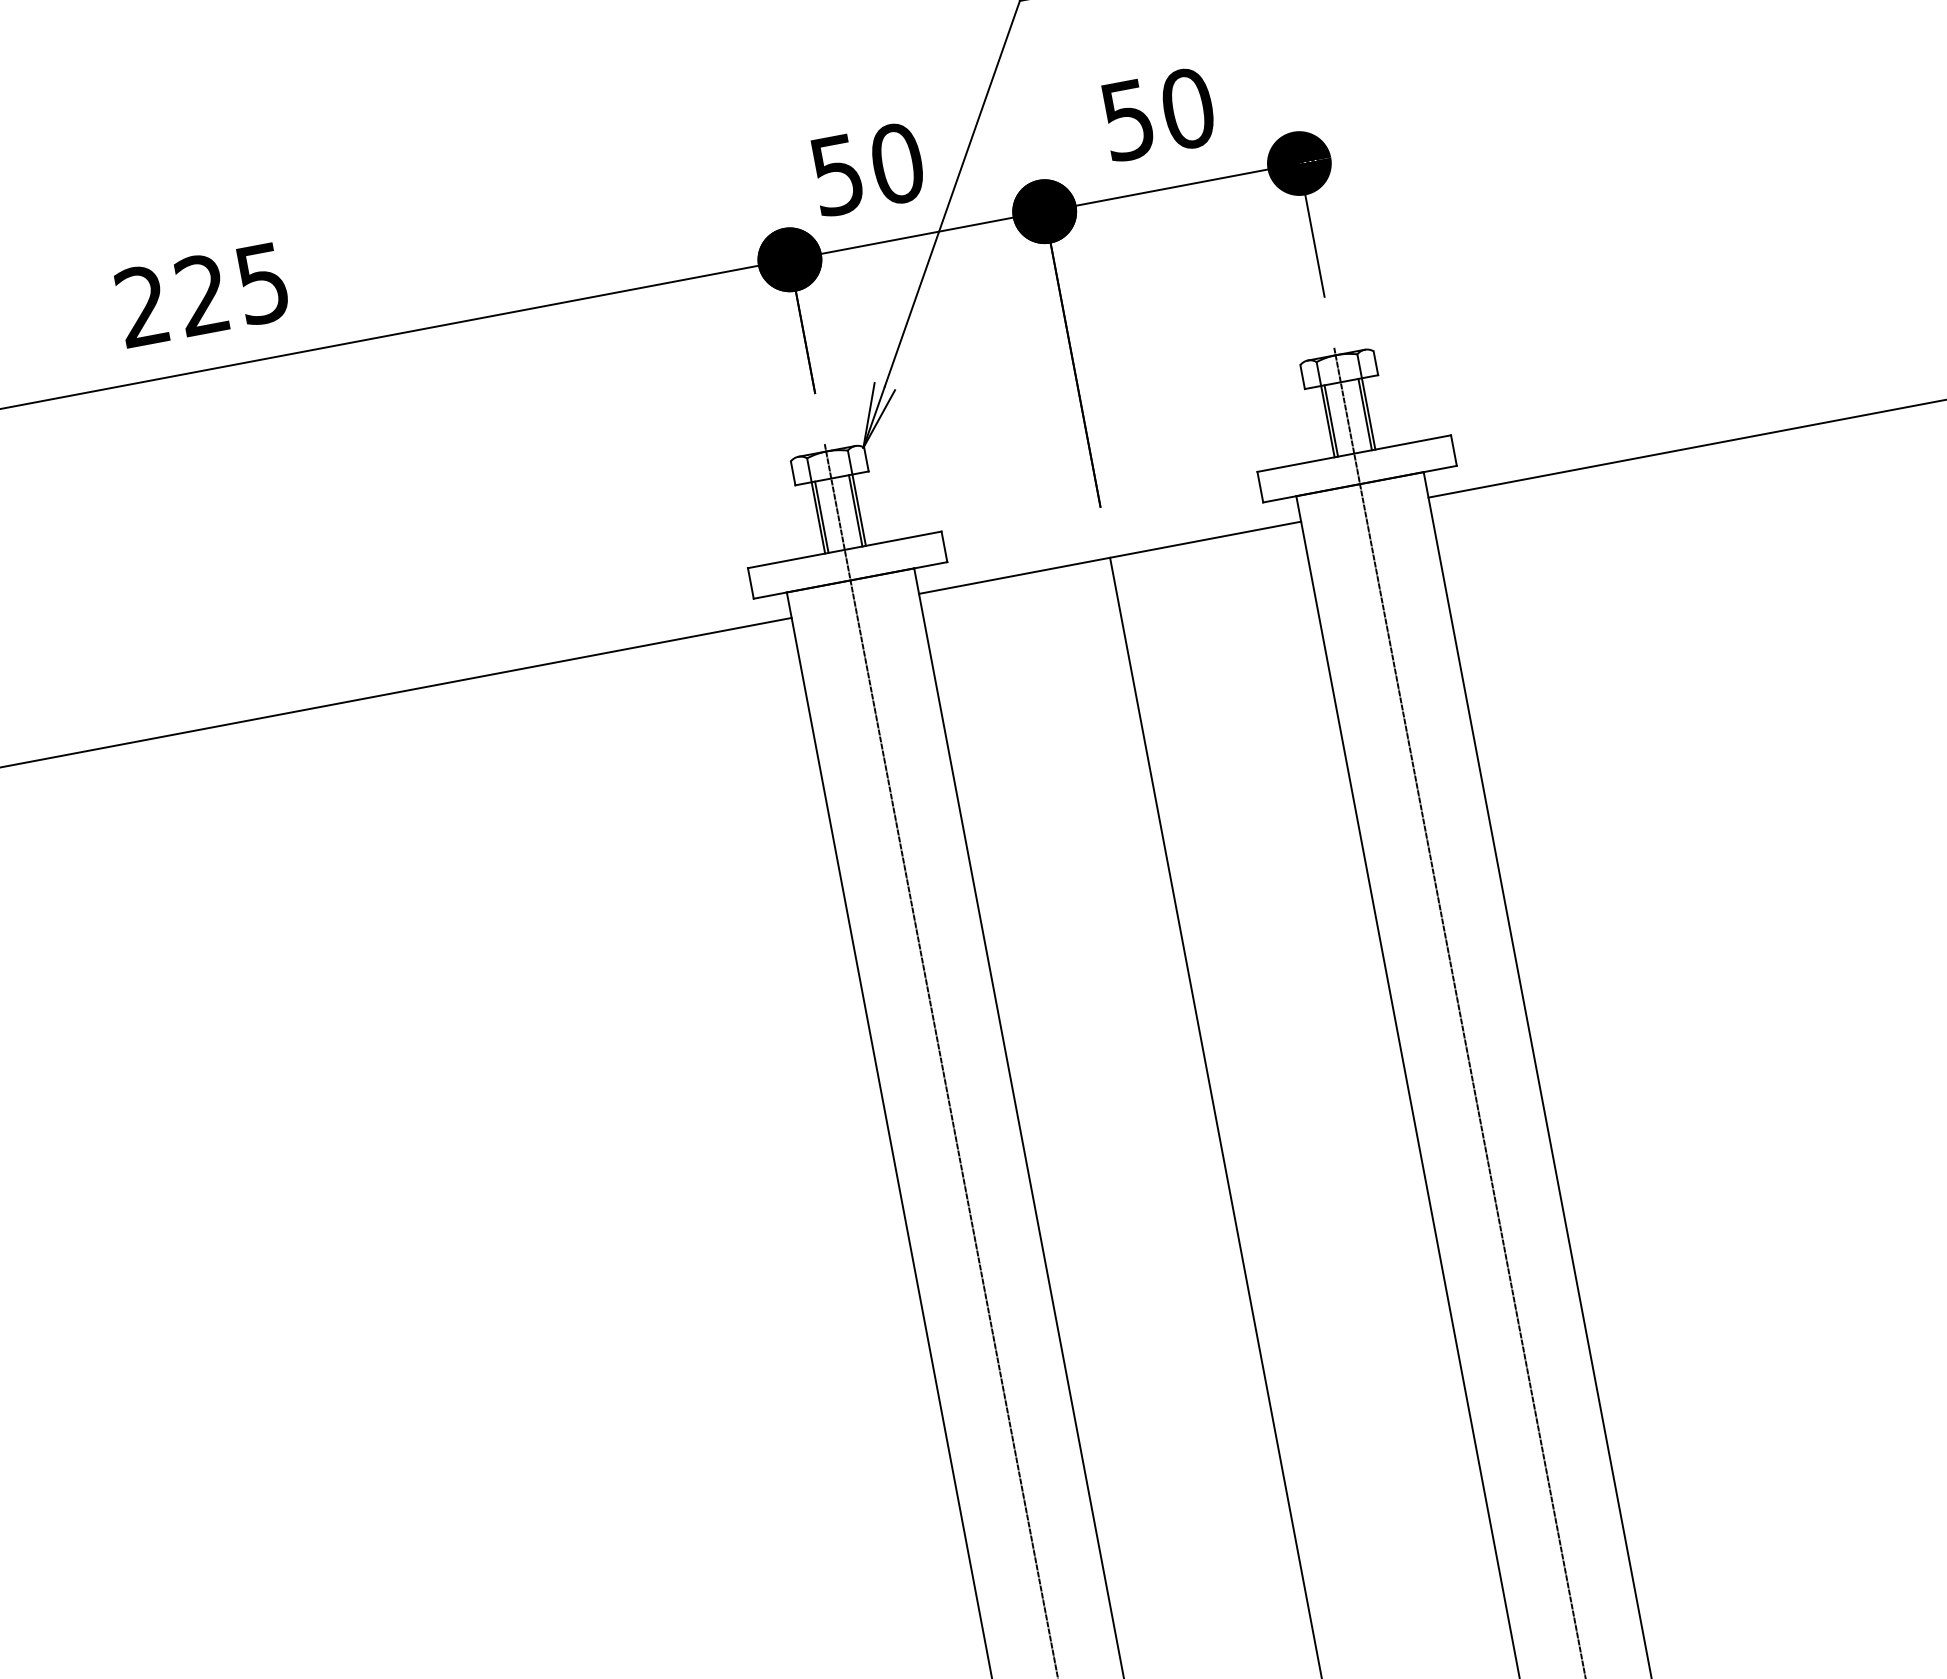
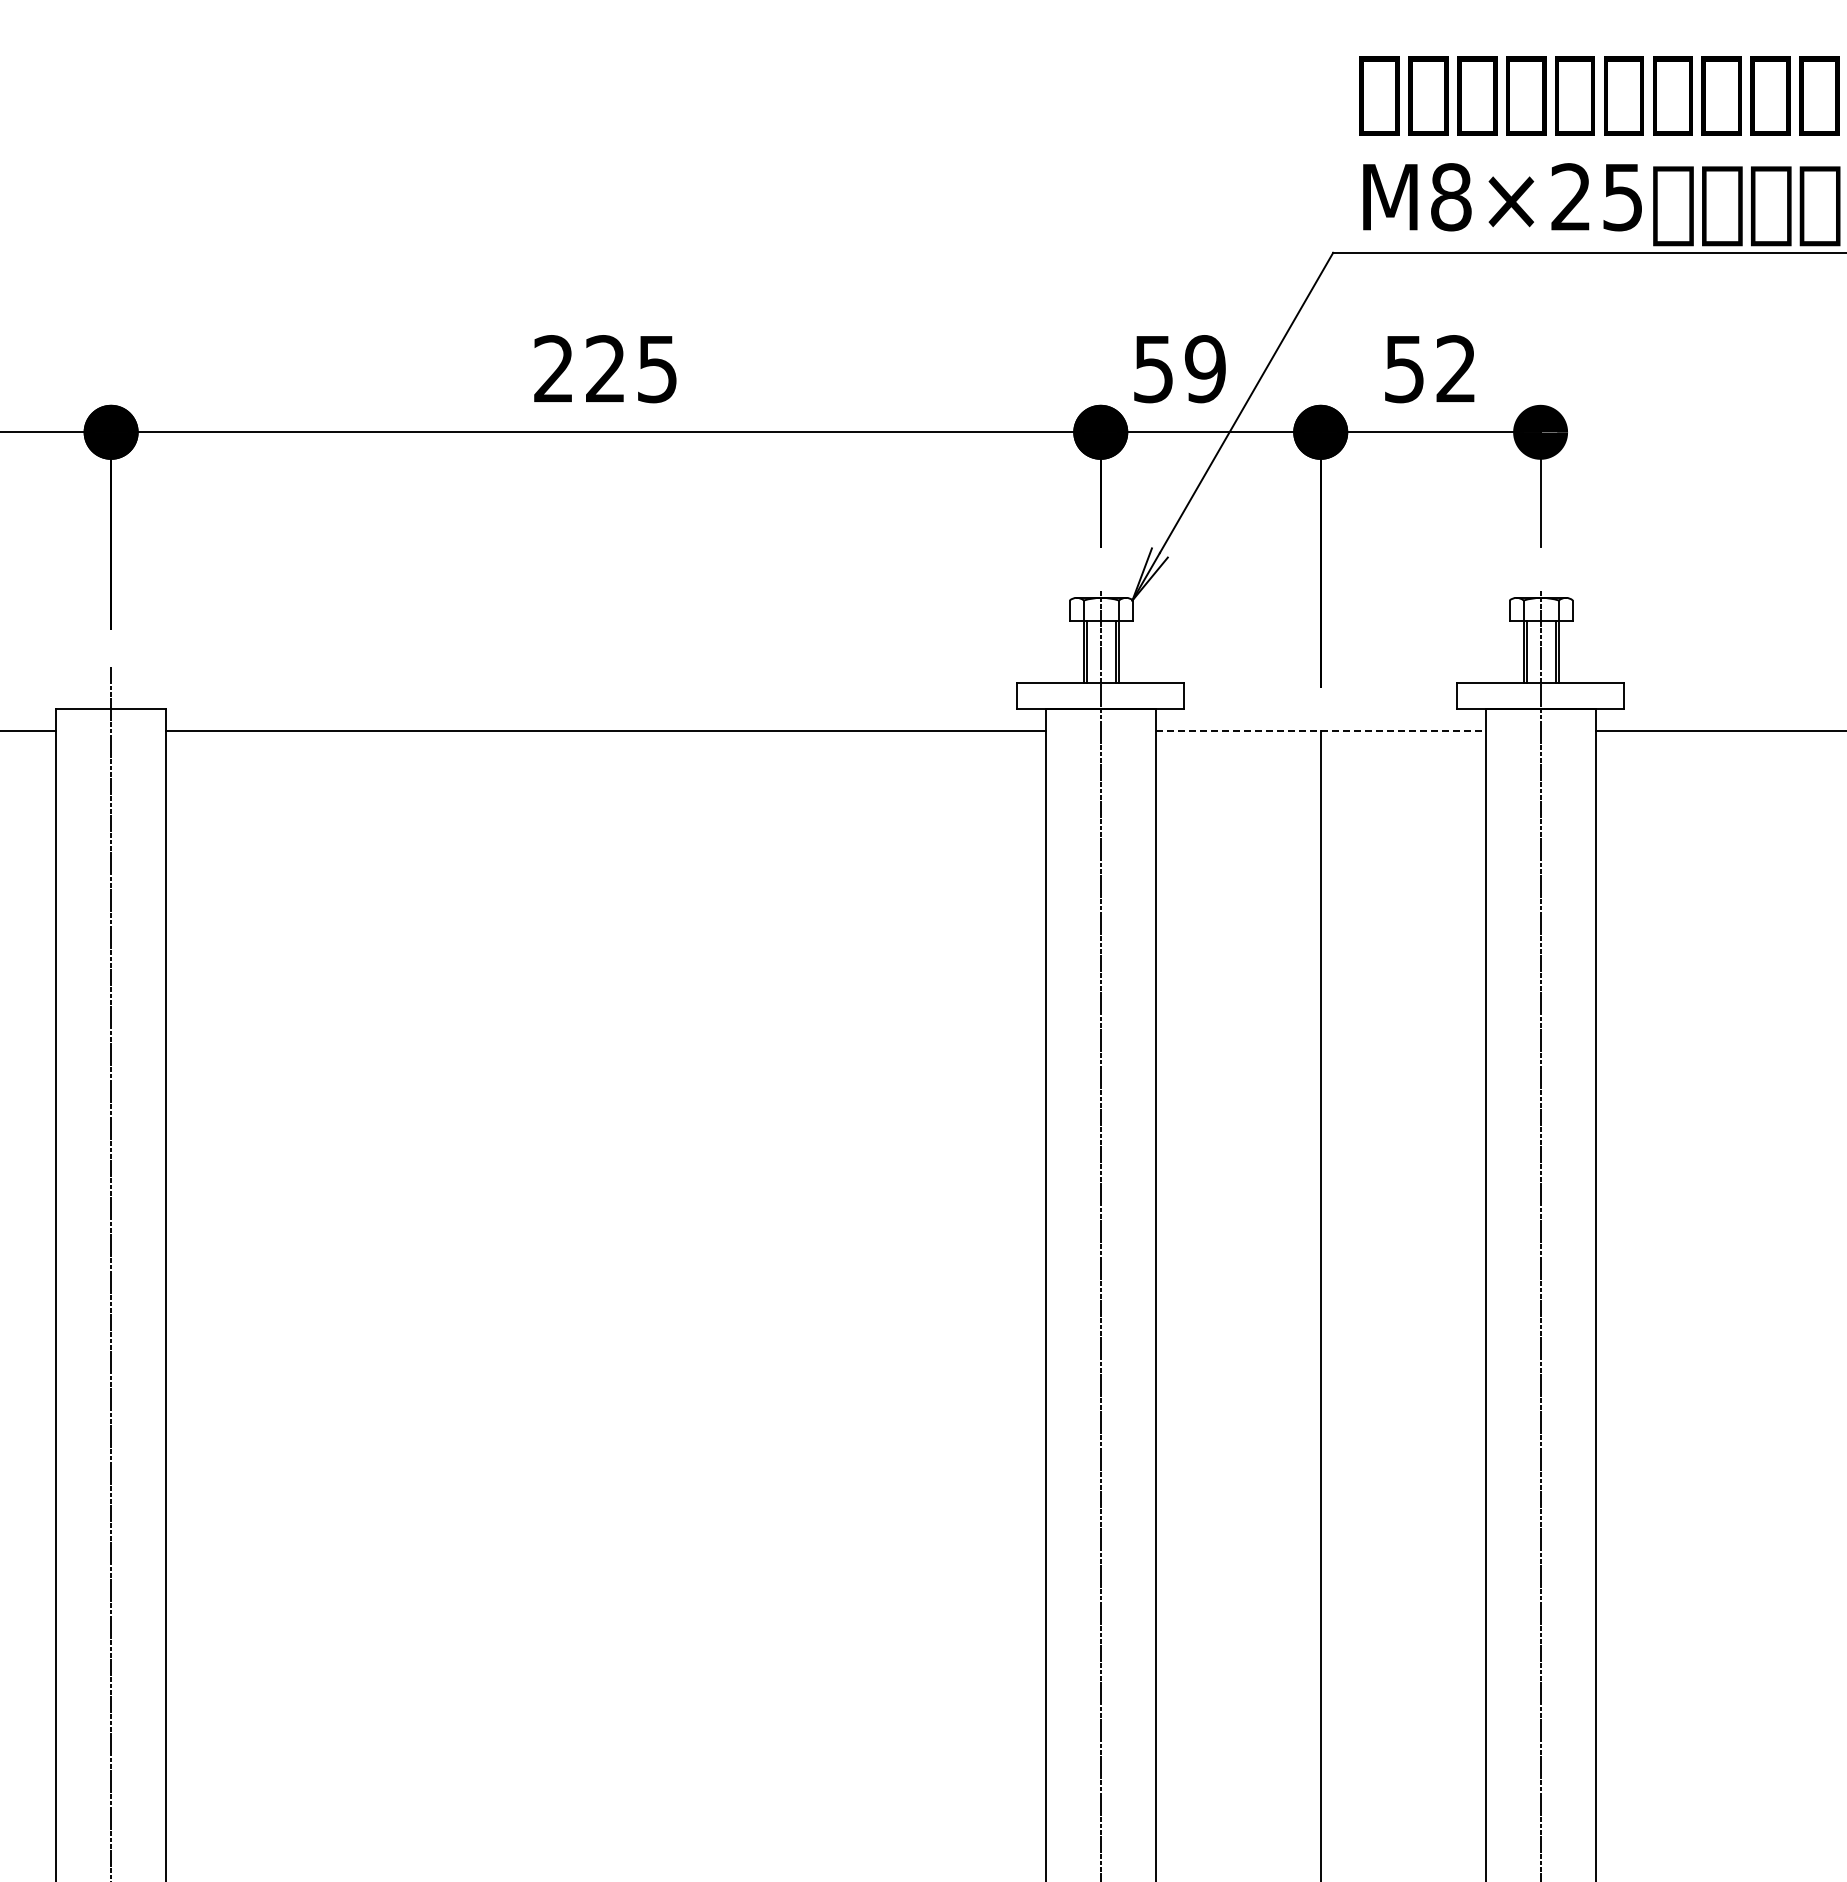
text: (1188, 109) -> (1456, 369), 50 -> 52
text: (897, 164) -> (1205, 369), 50 -> 59
line: (1109, 558) -> (1320, 731), solid -> dashed

